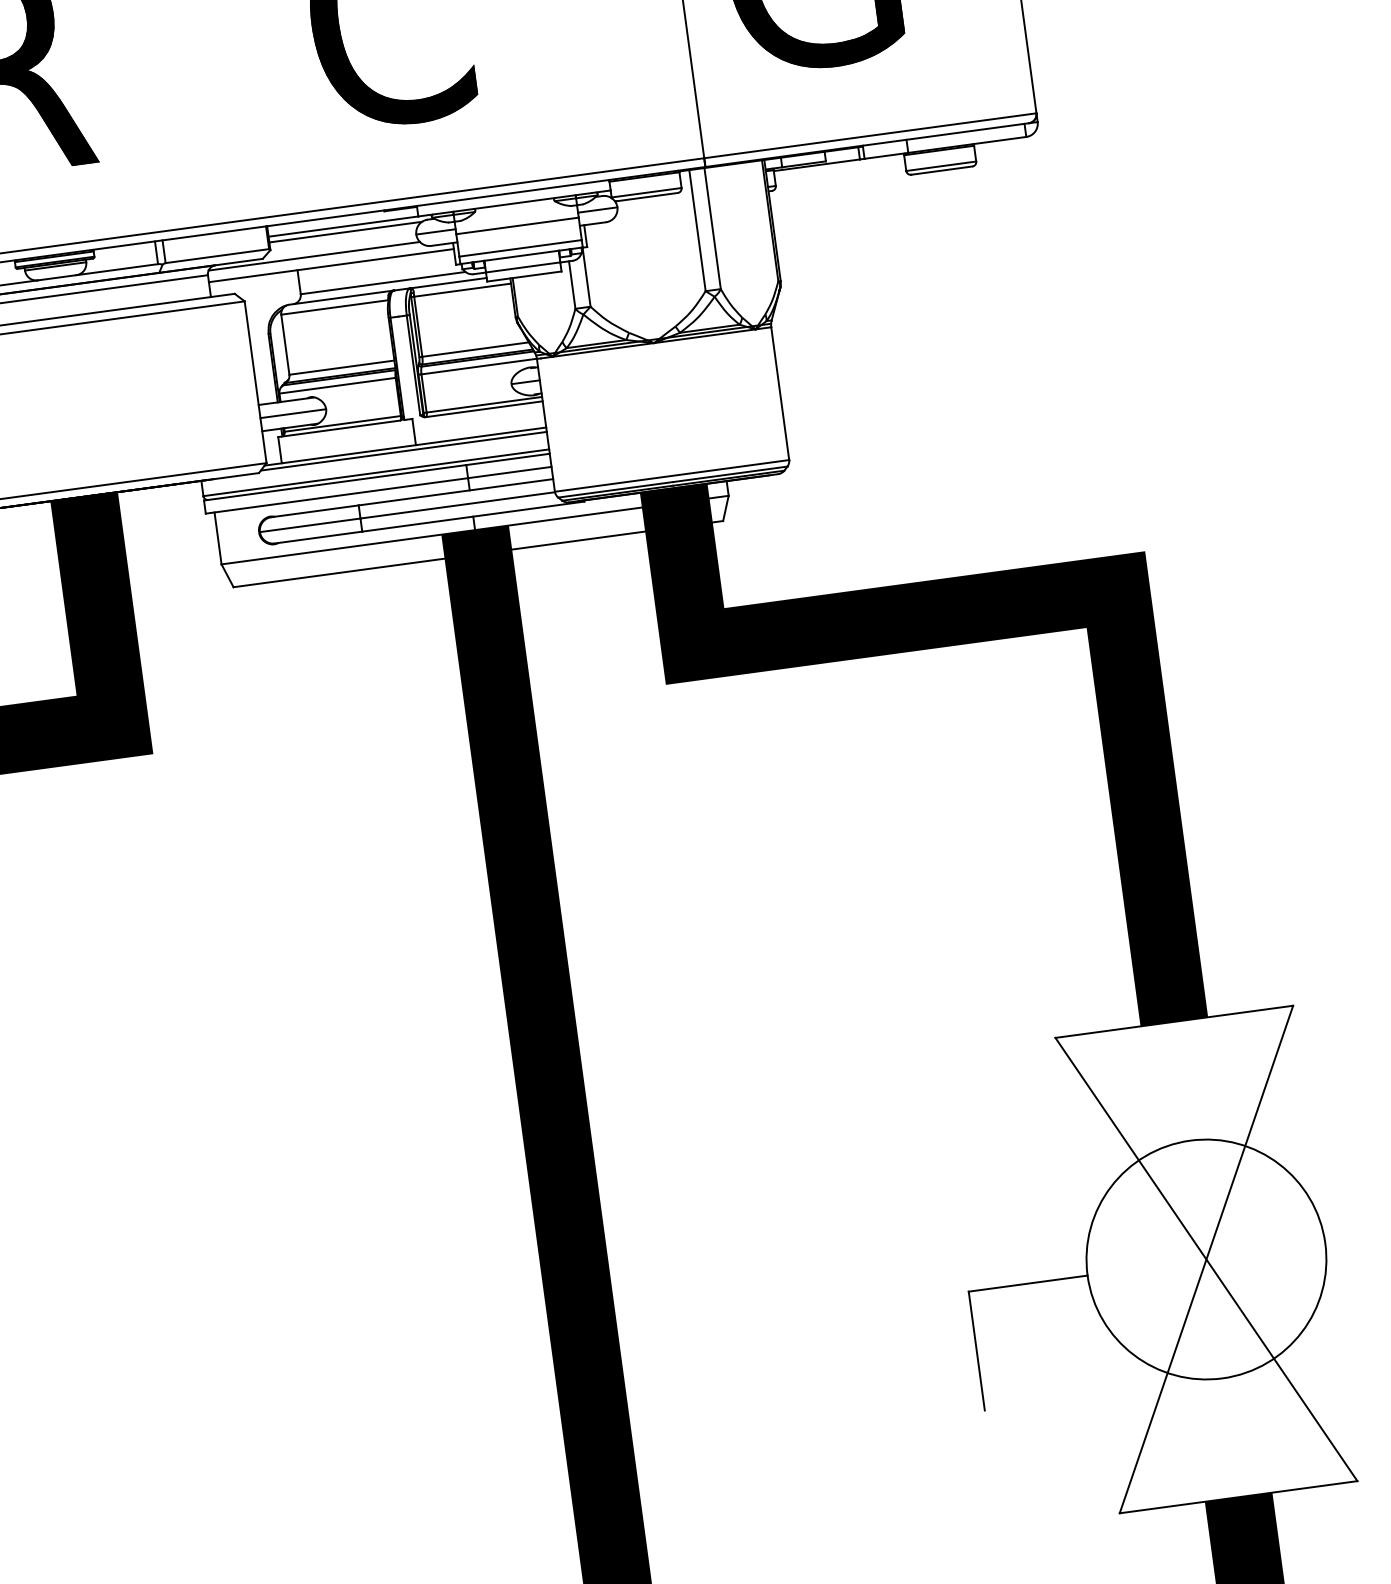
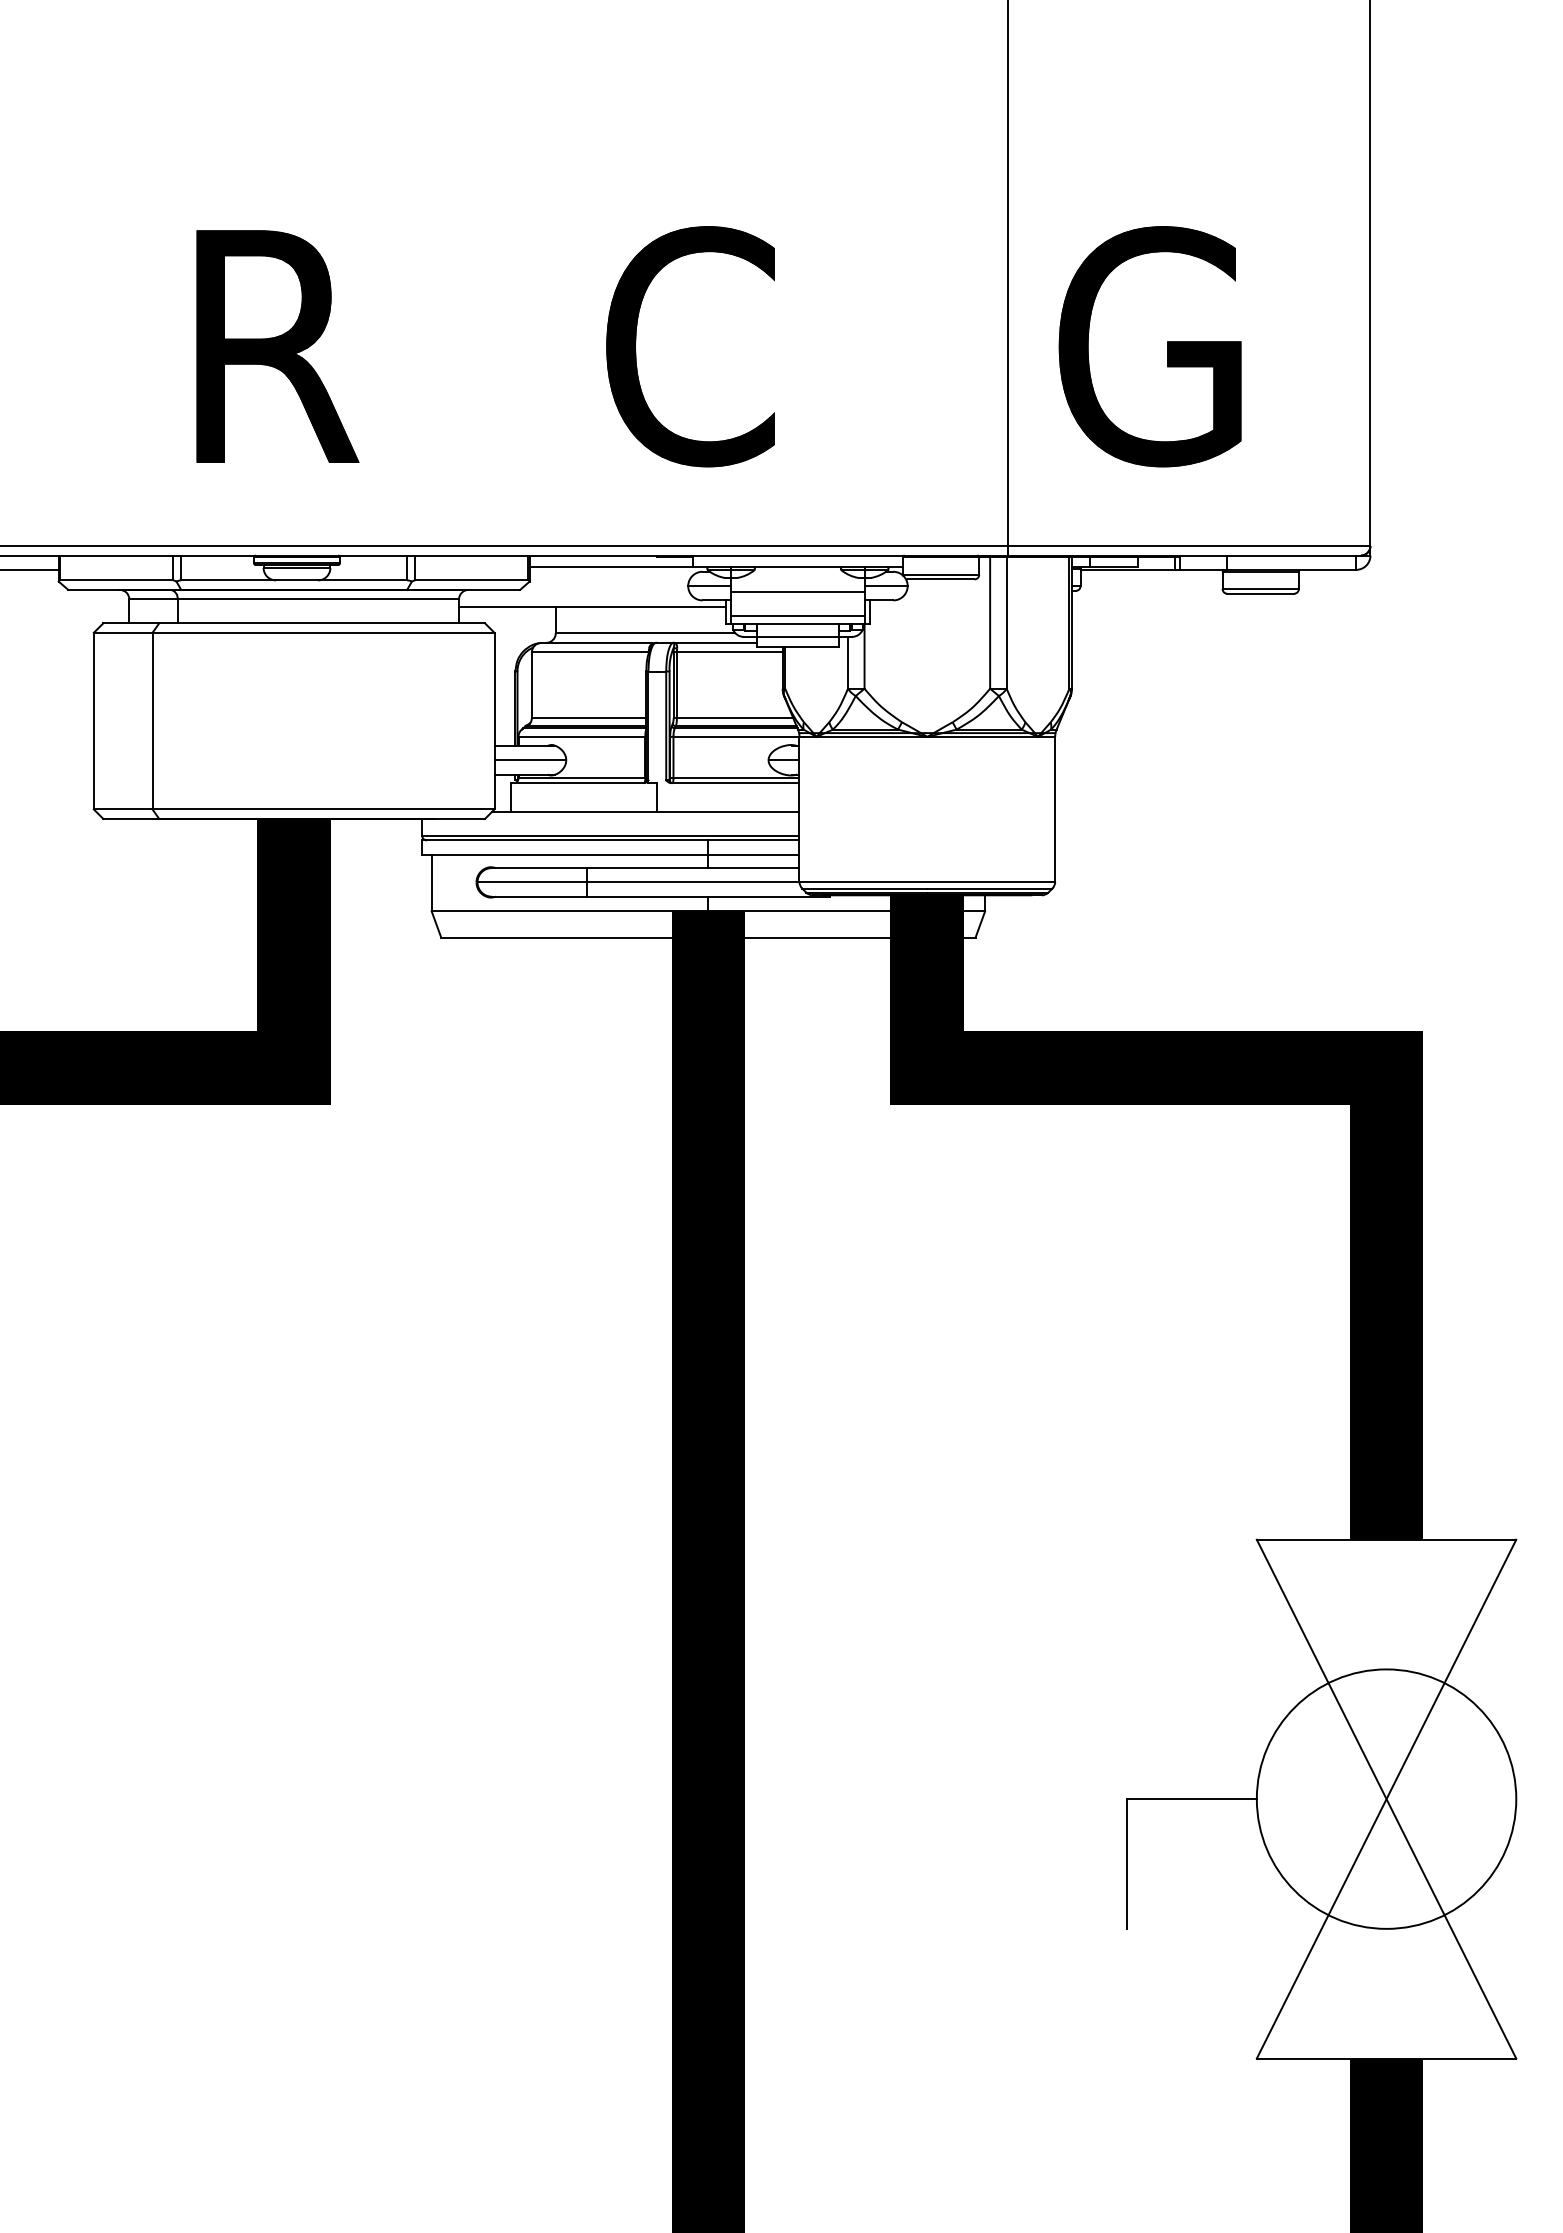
line: (345, 232) -> (612, 573), removed
line: (314, 256) -> (575, 594), removed
line: (403, 451) -> (643, 816), removed

